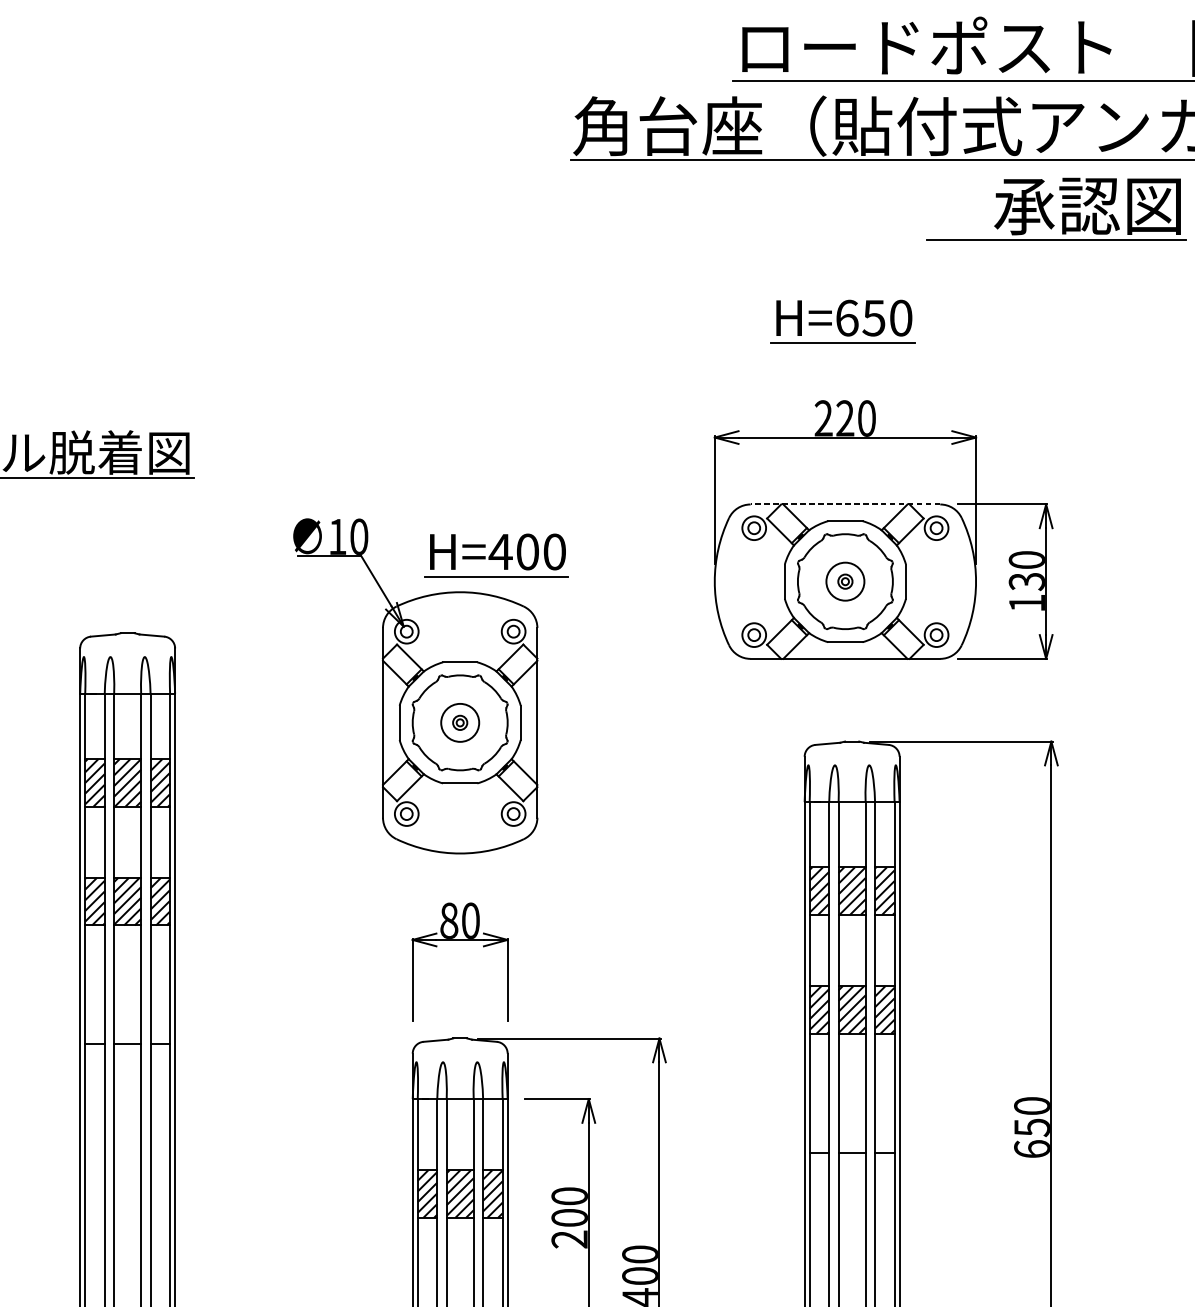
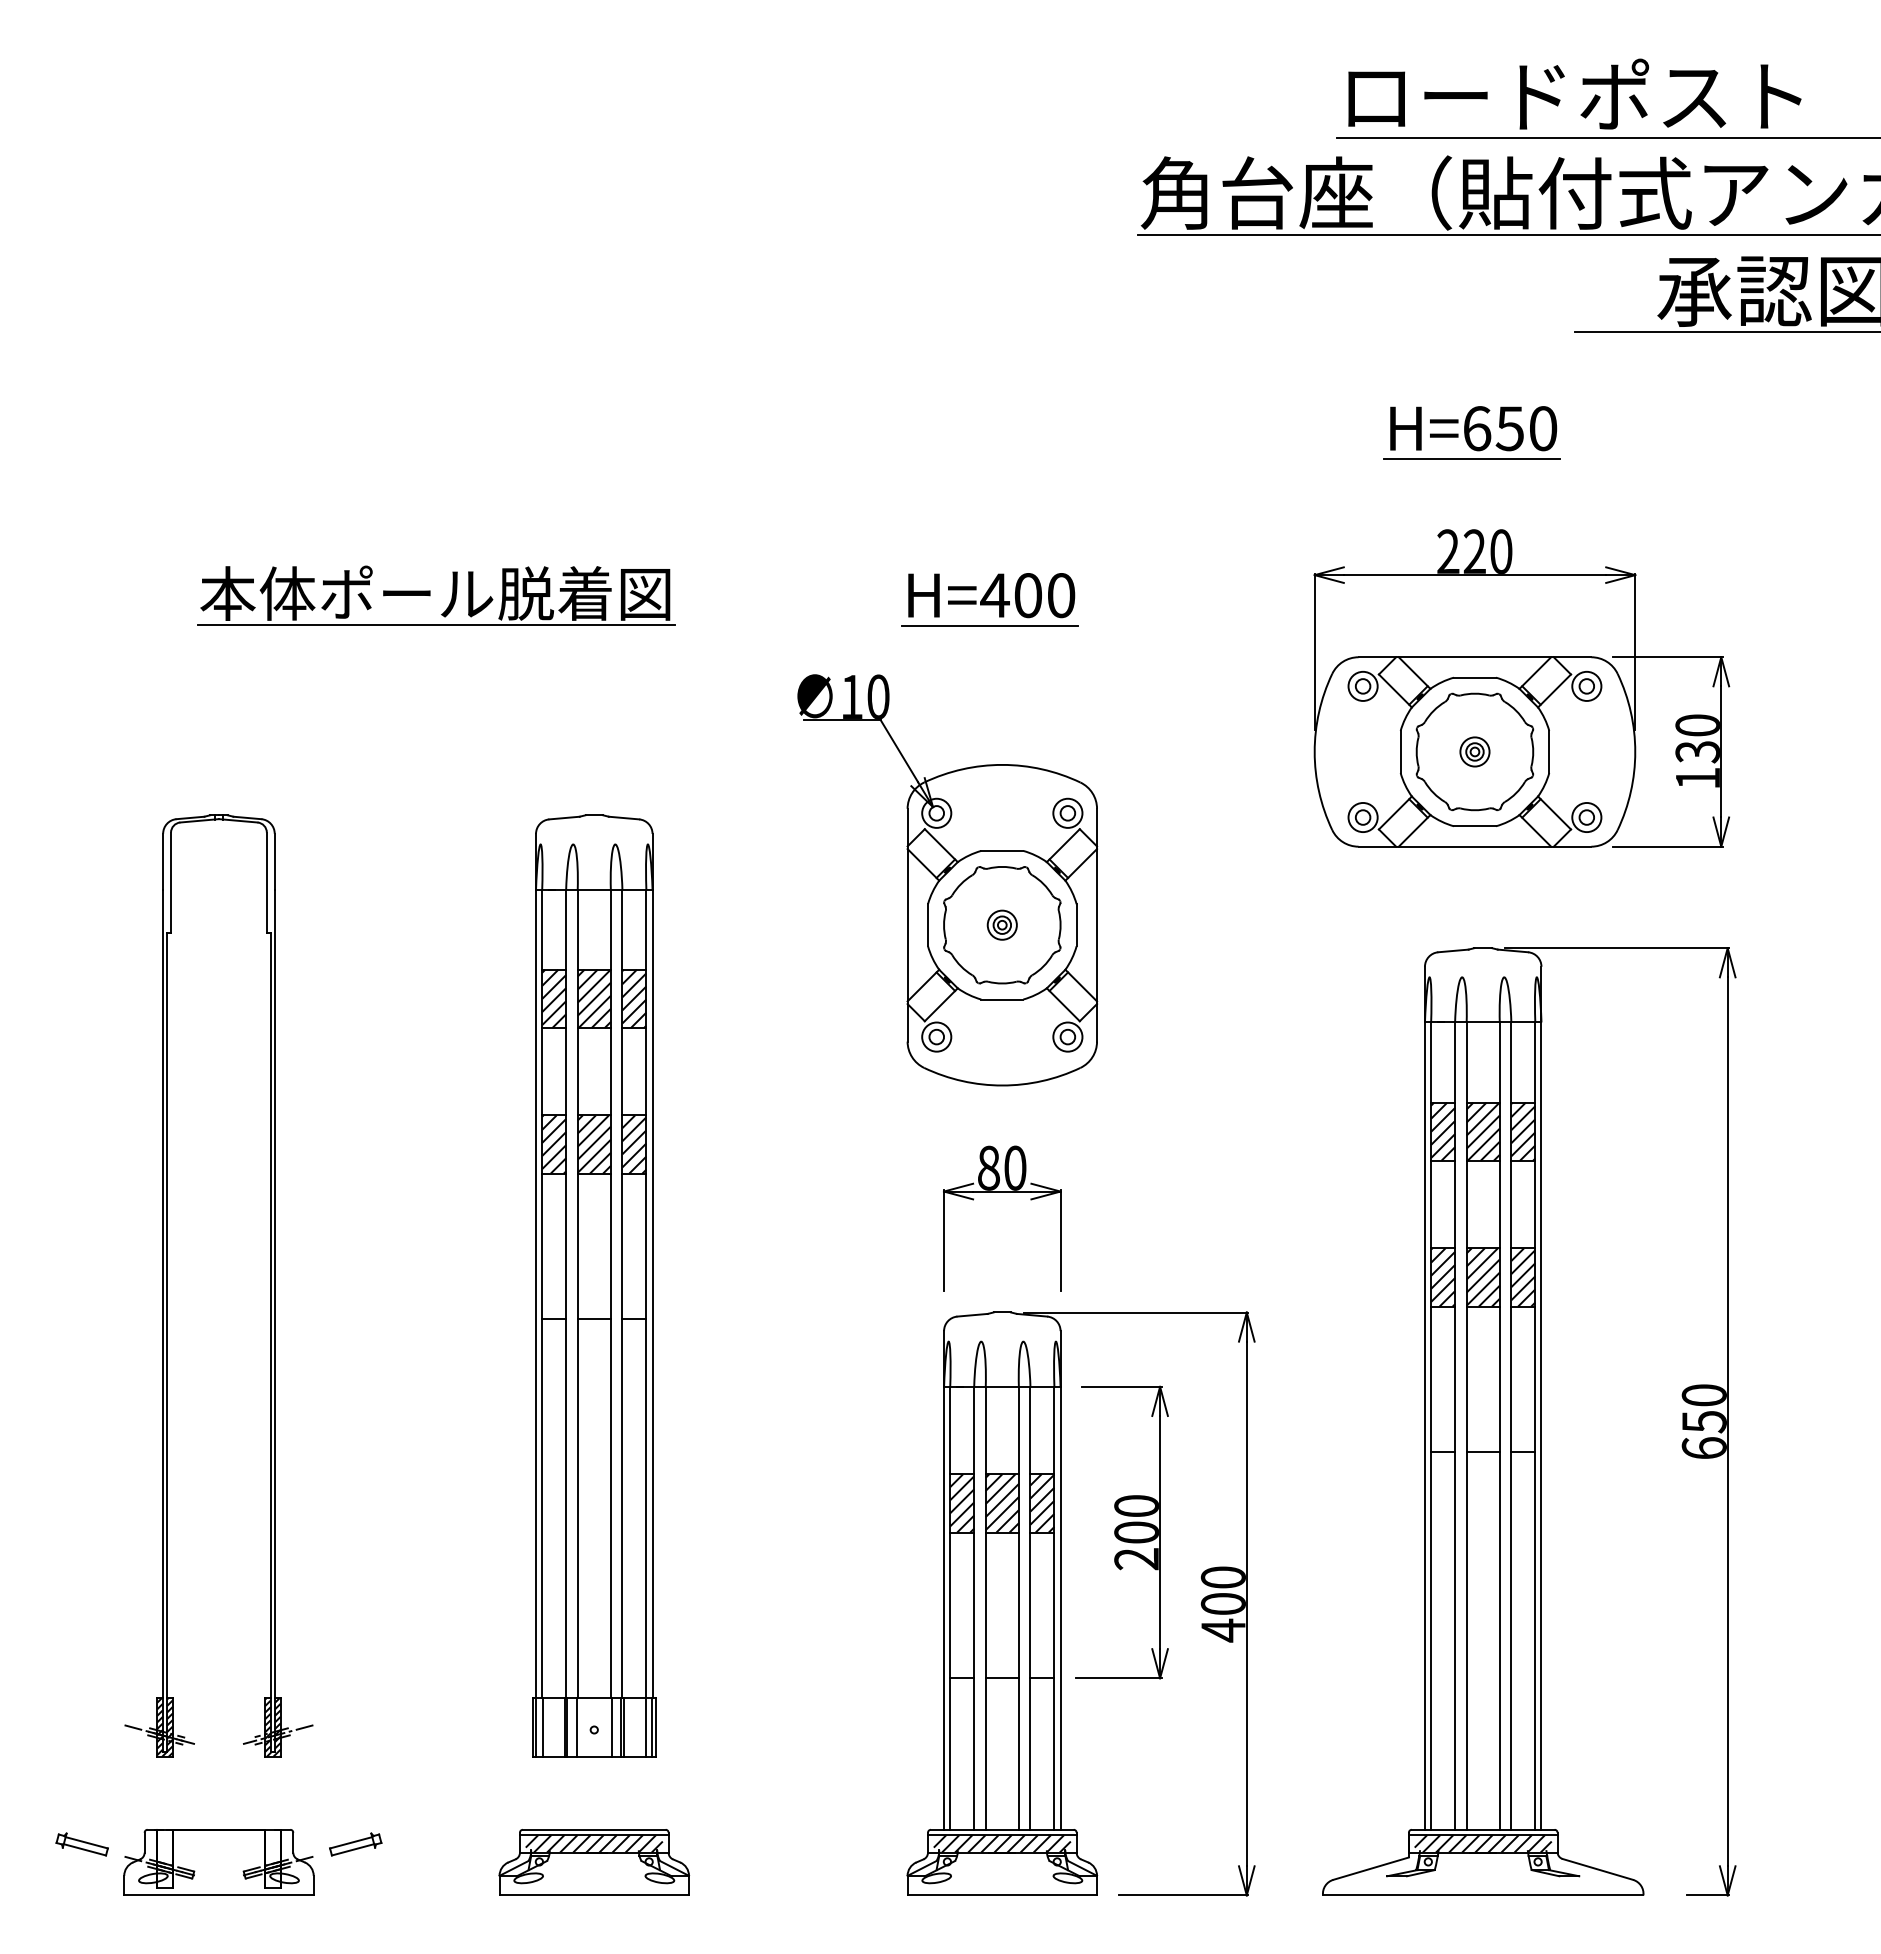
line: (845, 504) -> (1474, 657), dashed -> solid
part: (496, 555) -> (989, 599), moved
circle: (845, 581) -> (1474, 751), size x0.62
circle: (459, 722) -> (1001, 924), size x0.62

